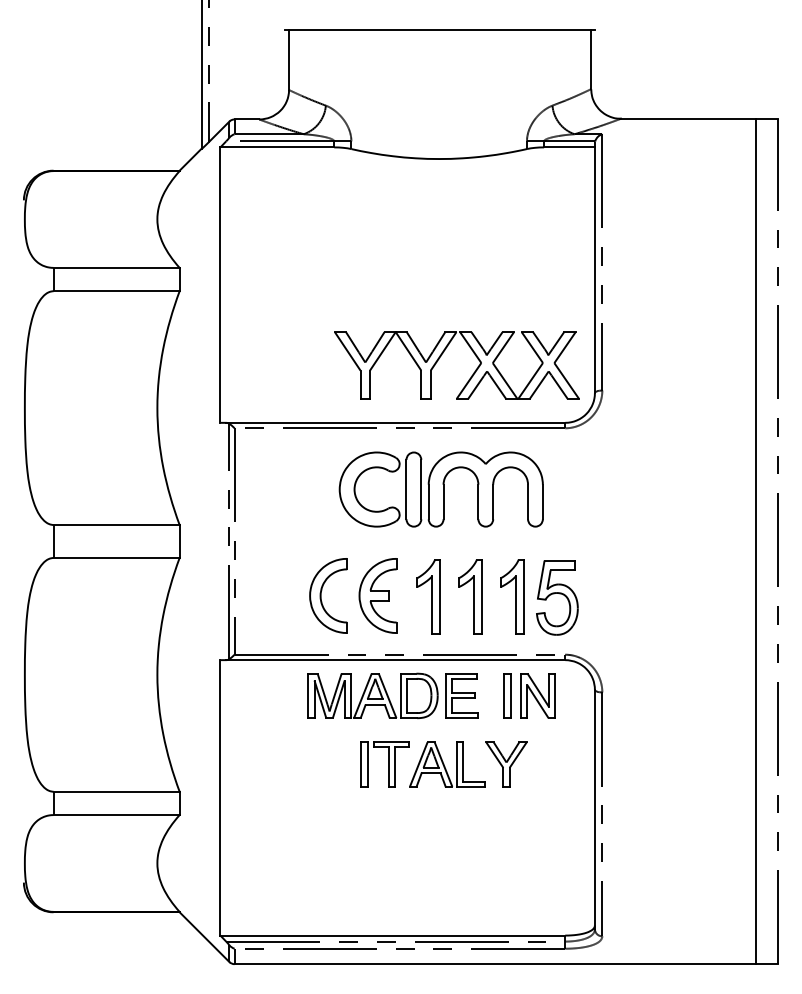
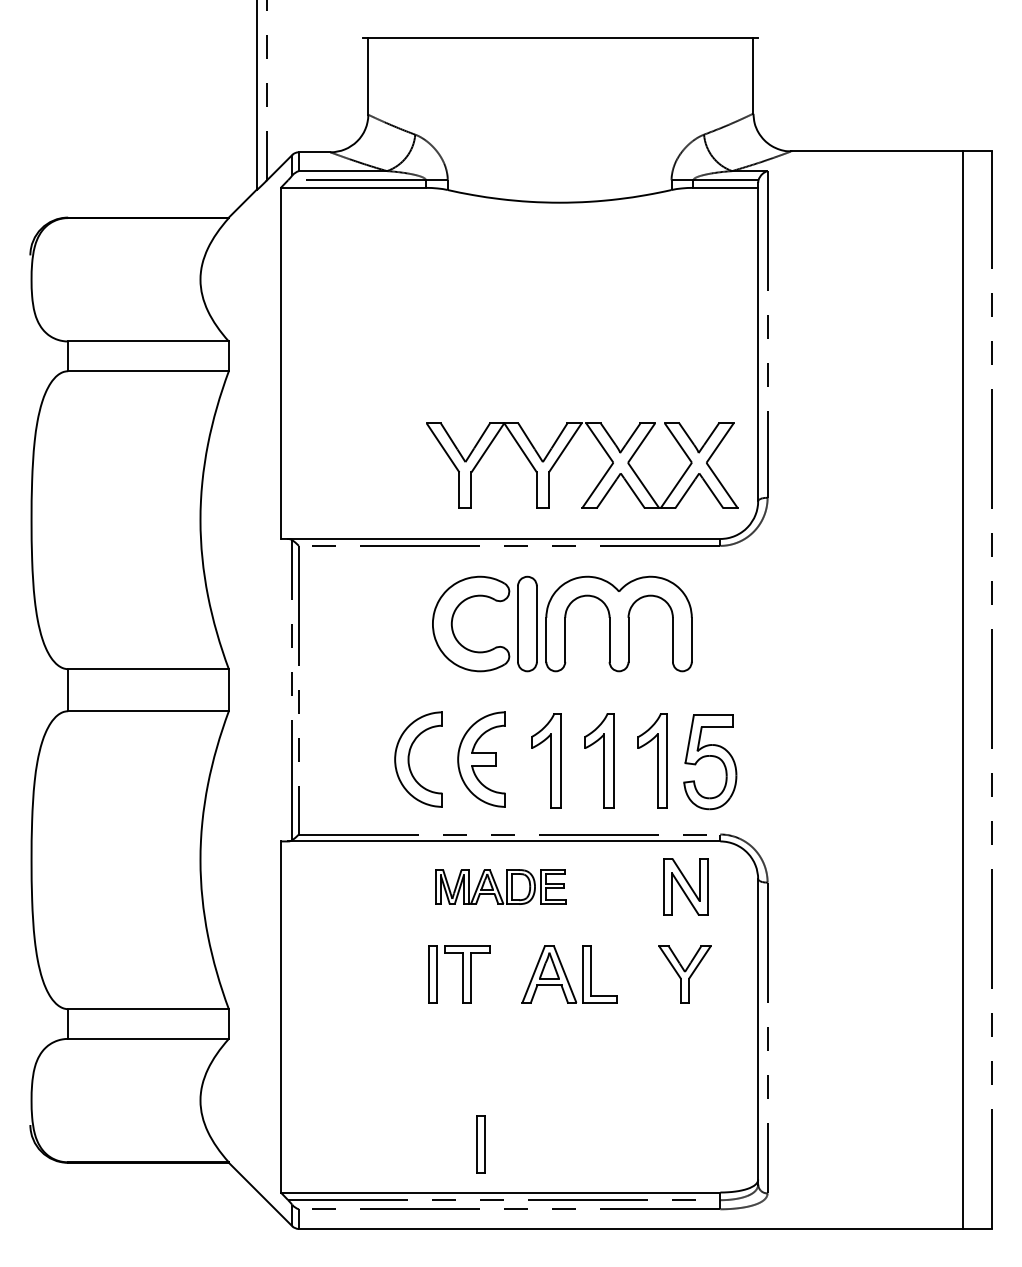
part: (392, 695) -> (500, 886), size x0.6
part: (507, 695) -> (481, 1143), moved
part: (384, 764) -> (458, 974), moved
part: (506, 764) -> (684, 974), moved

